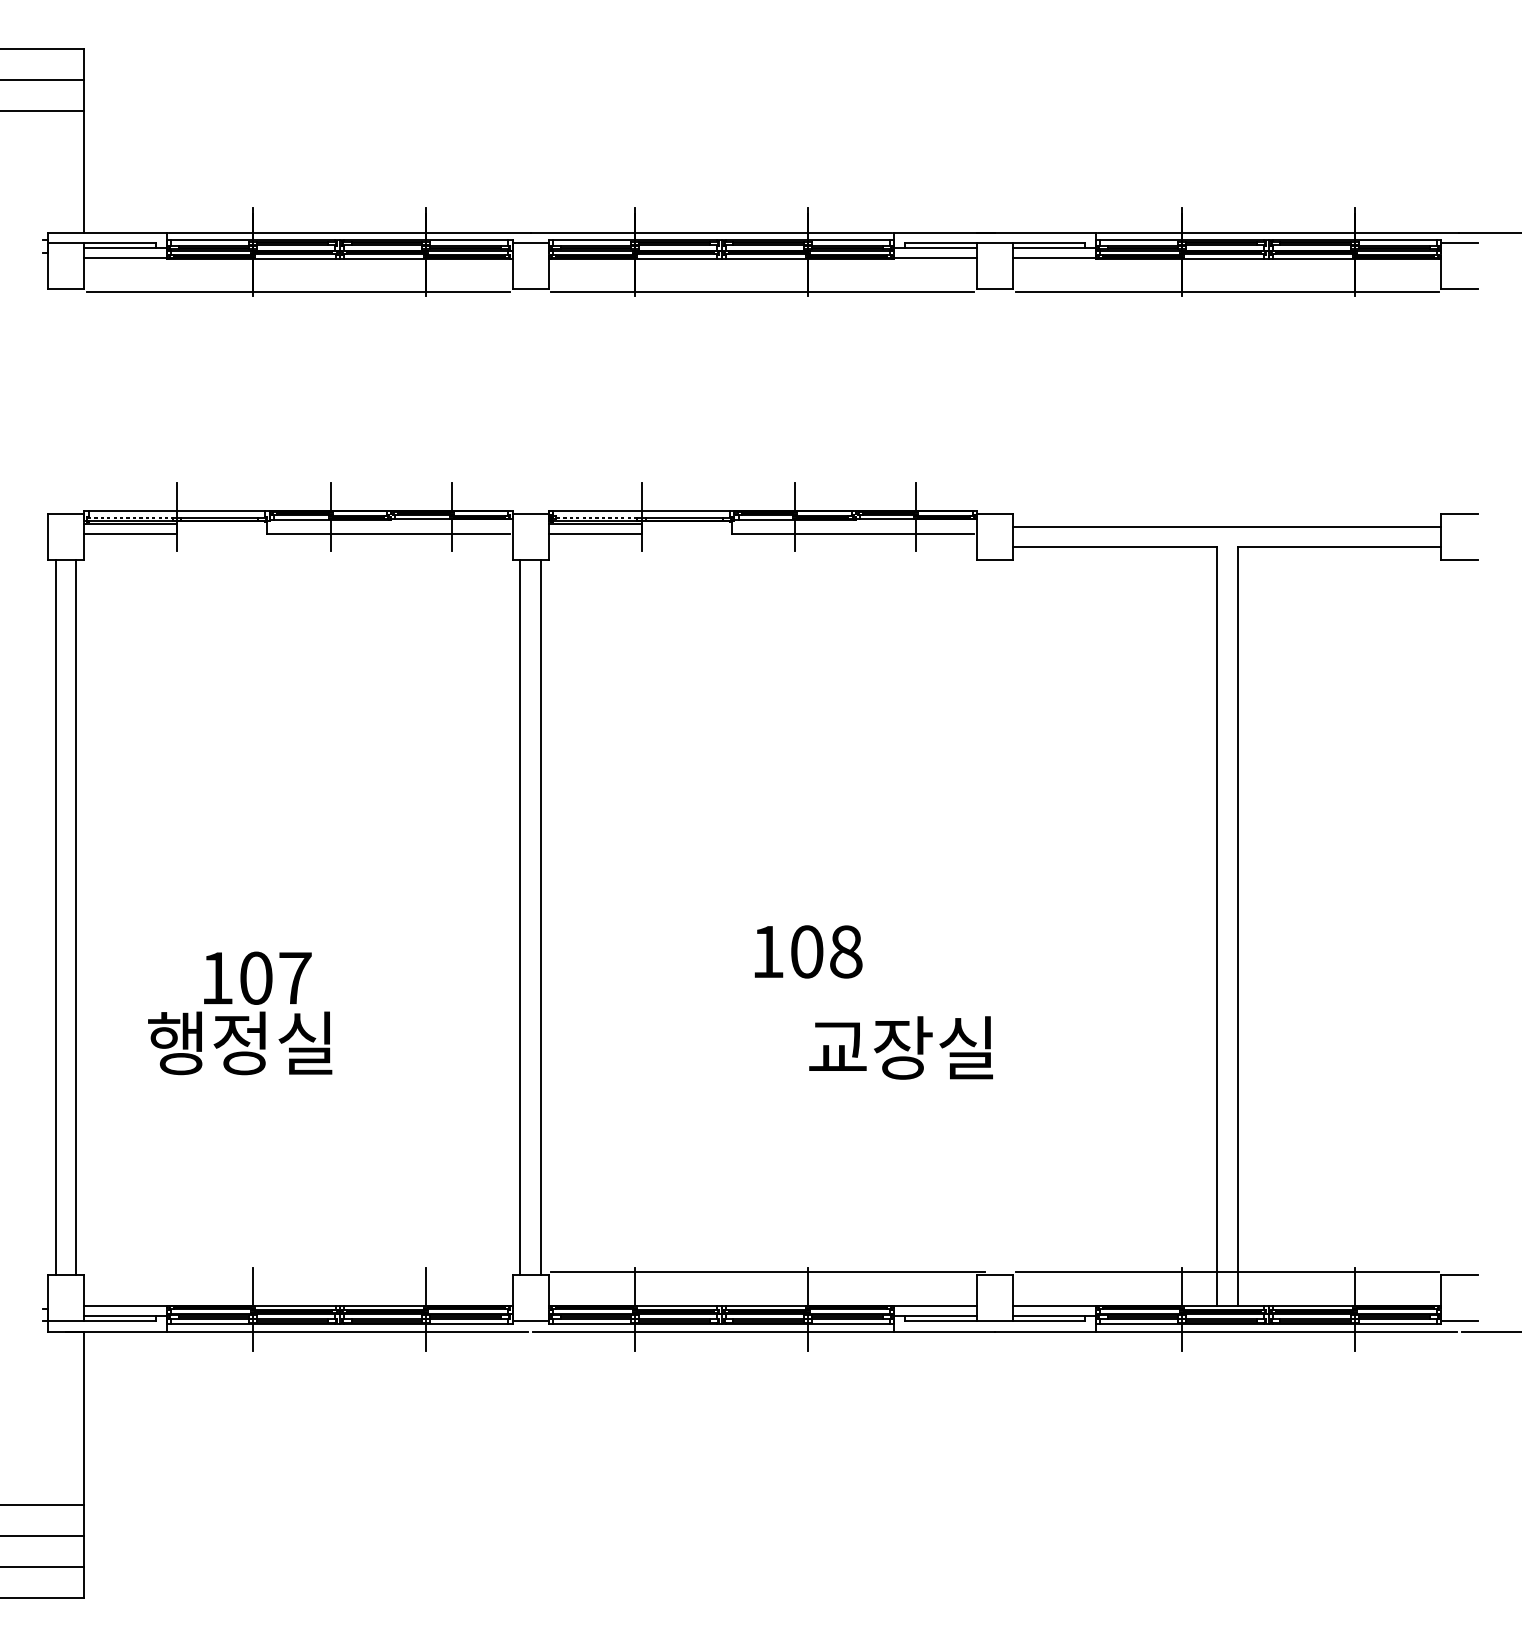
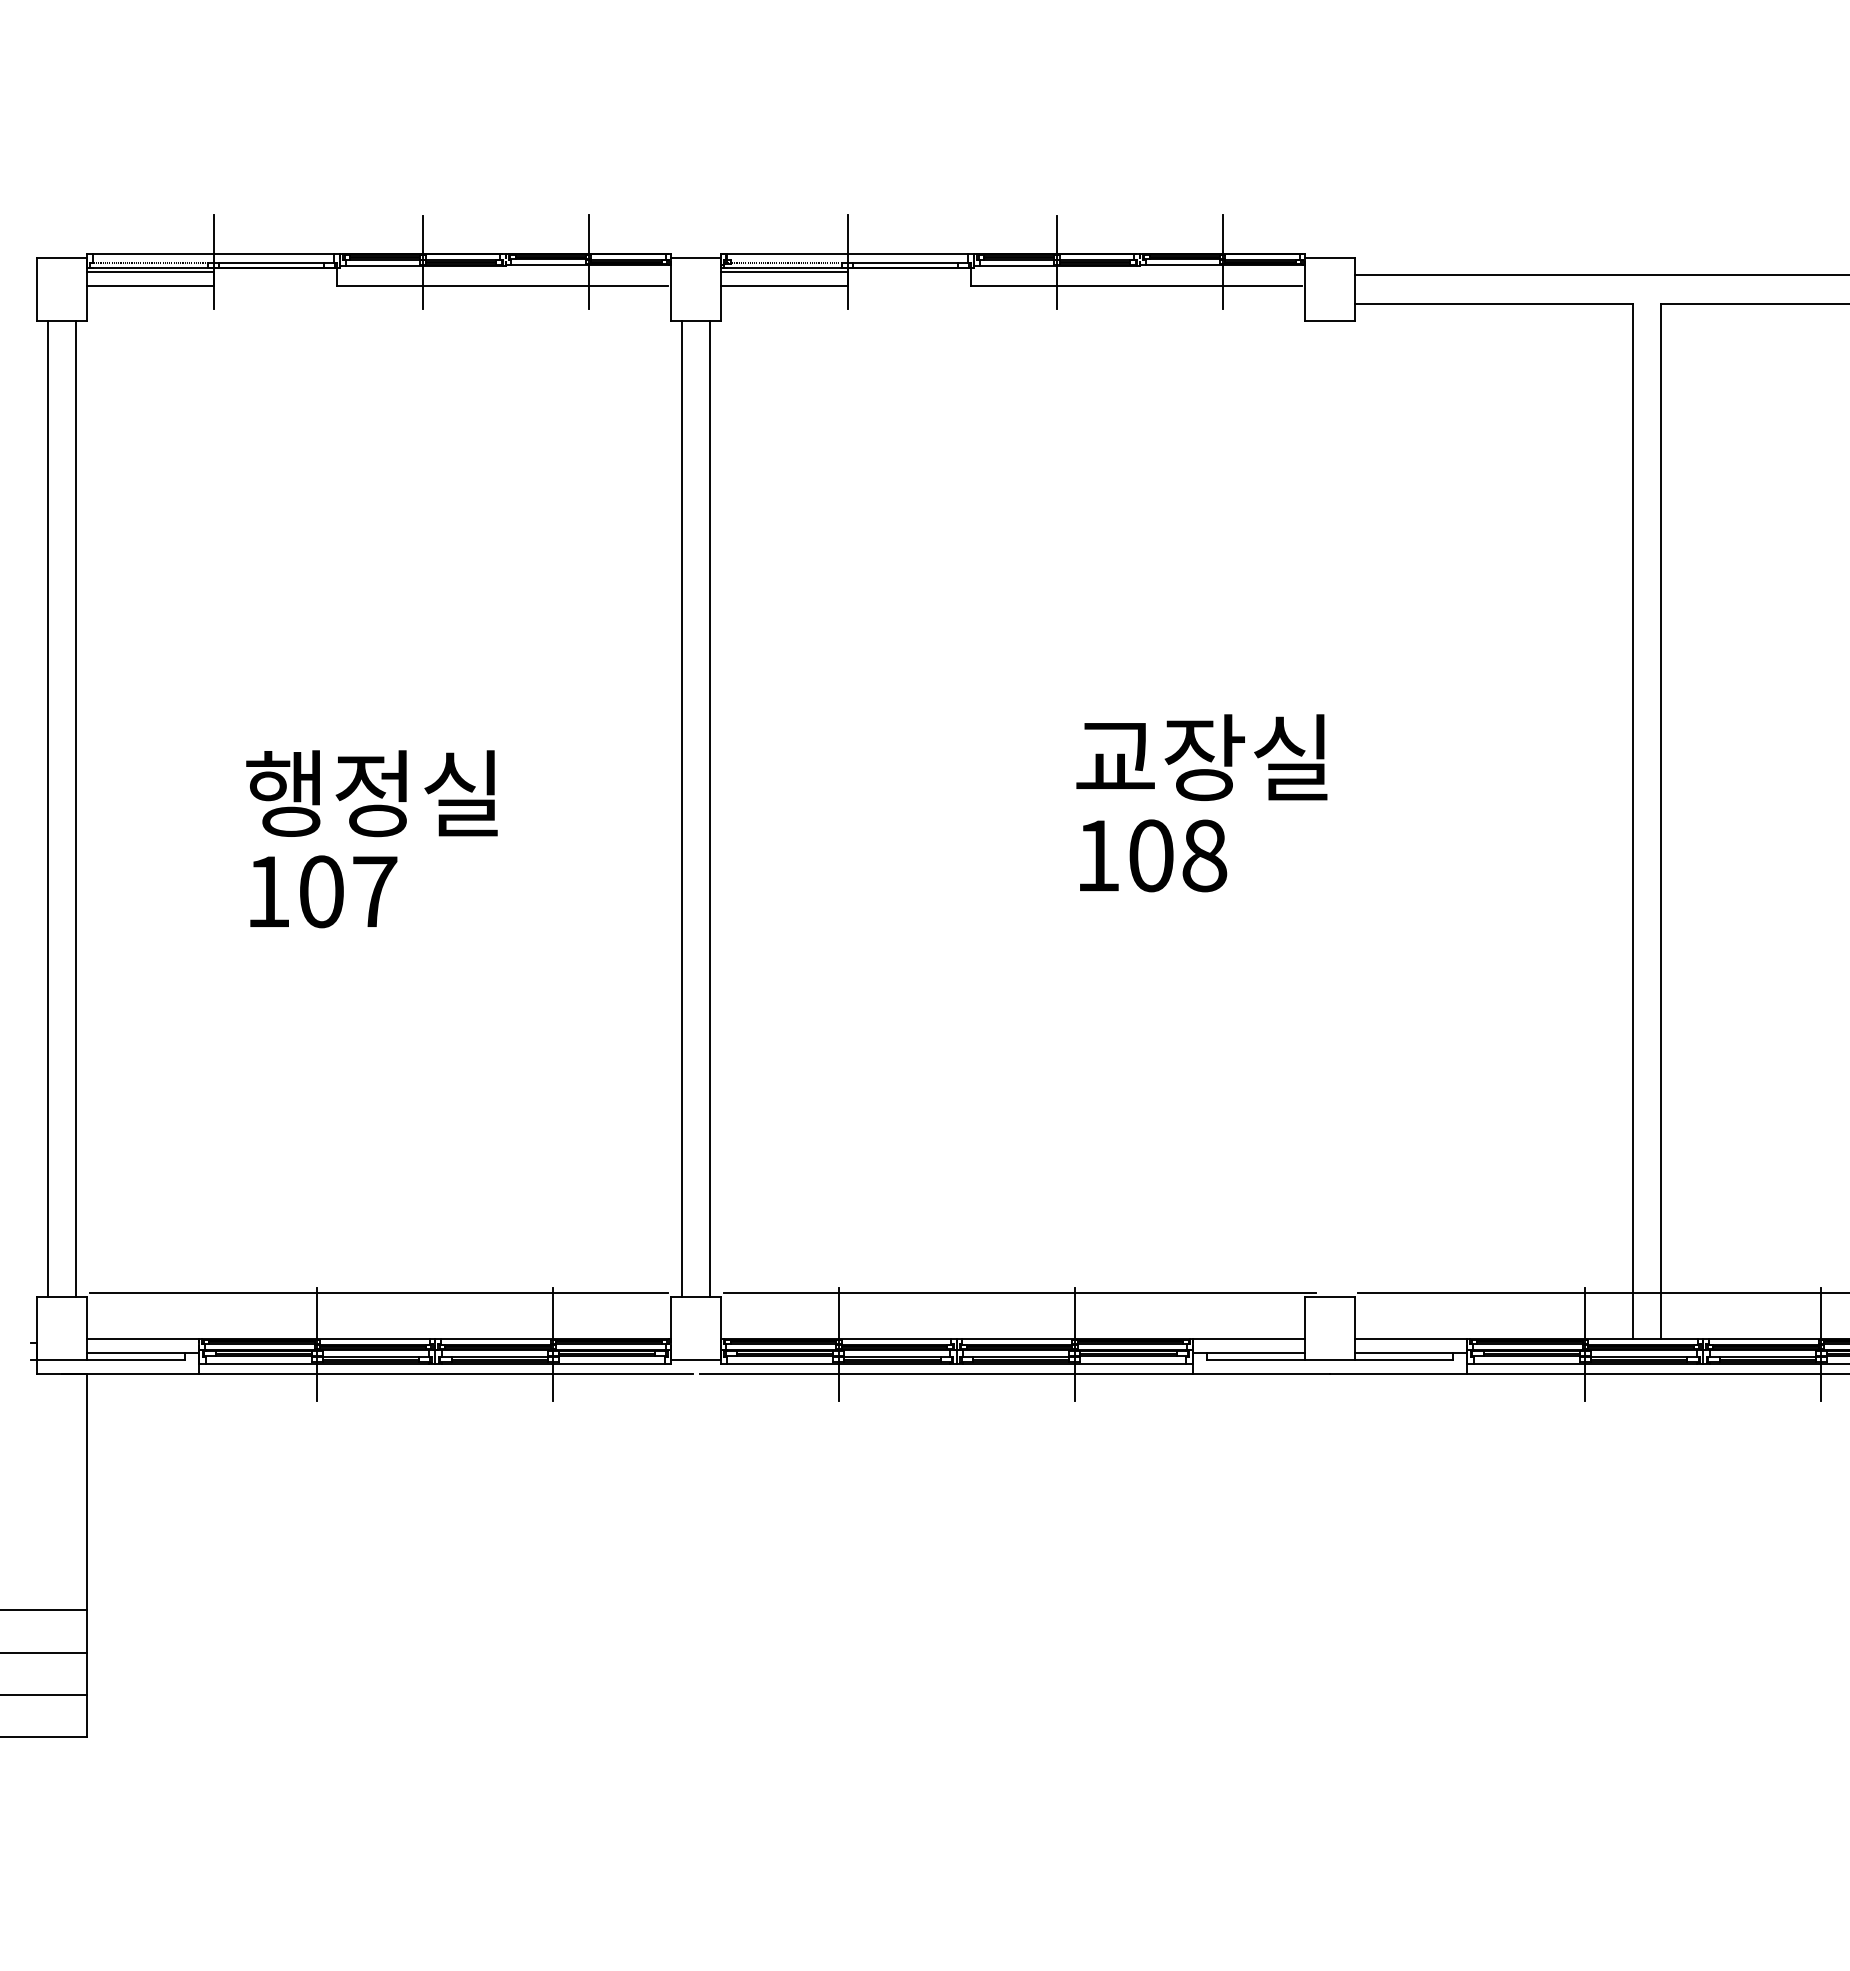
text: (808, 951) -> (1153, 855), moved
text: (240, 1043) -> (372, 793), moved
text: (900, 1047) -> (1201, 756), moved
line: (297, 1272) -> (377, 1293), added

